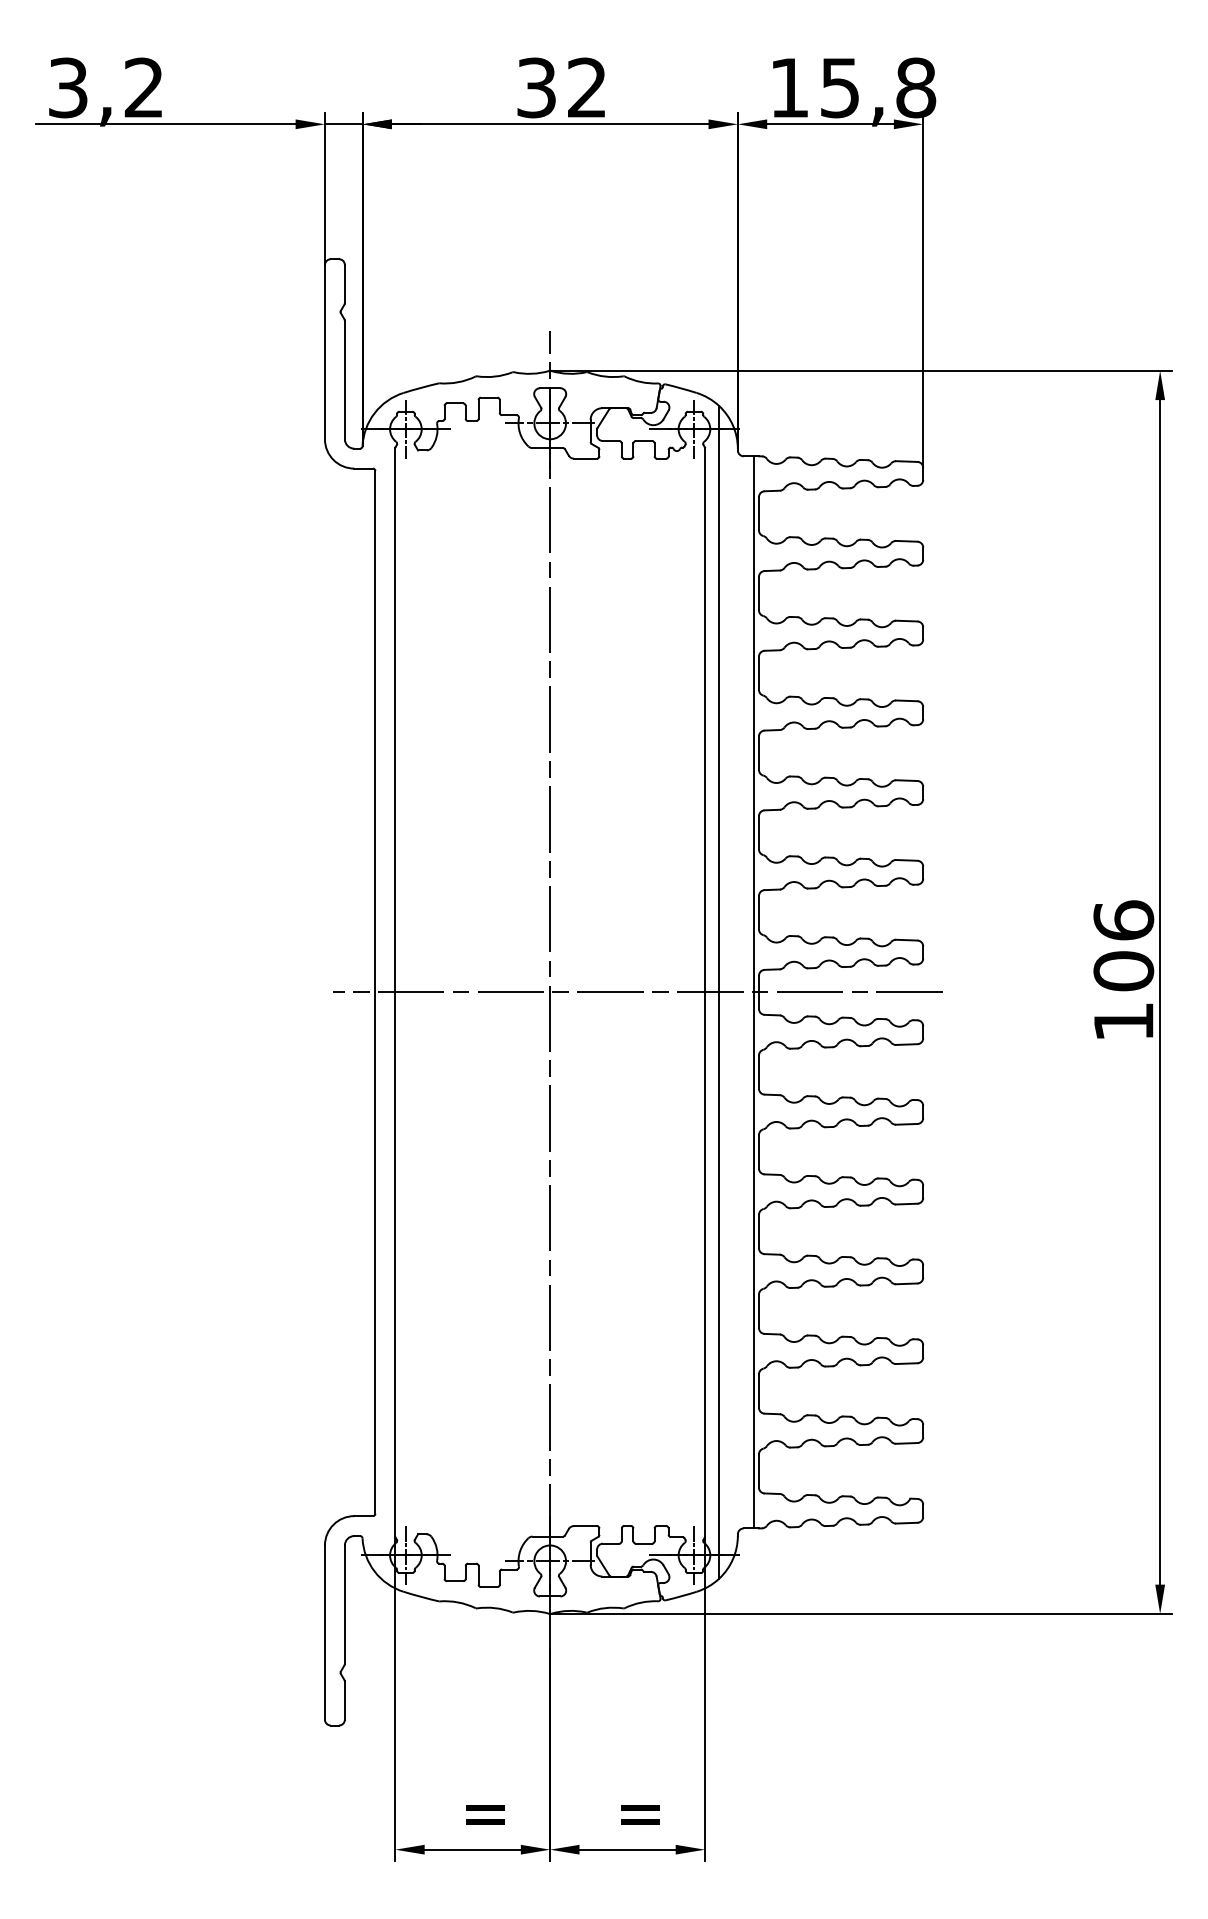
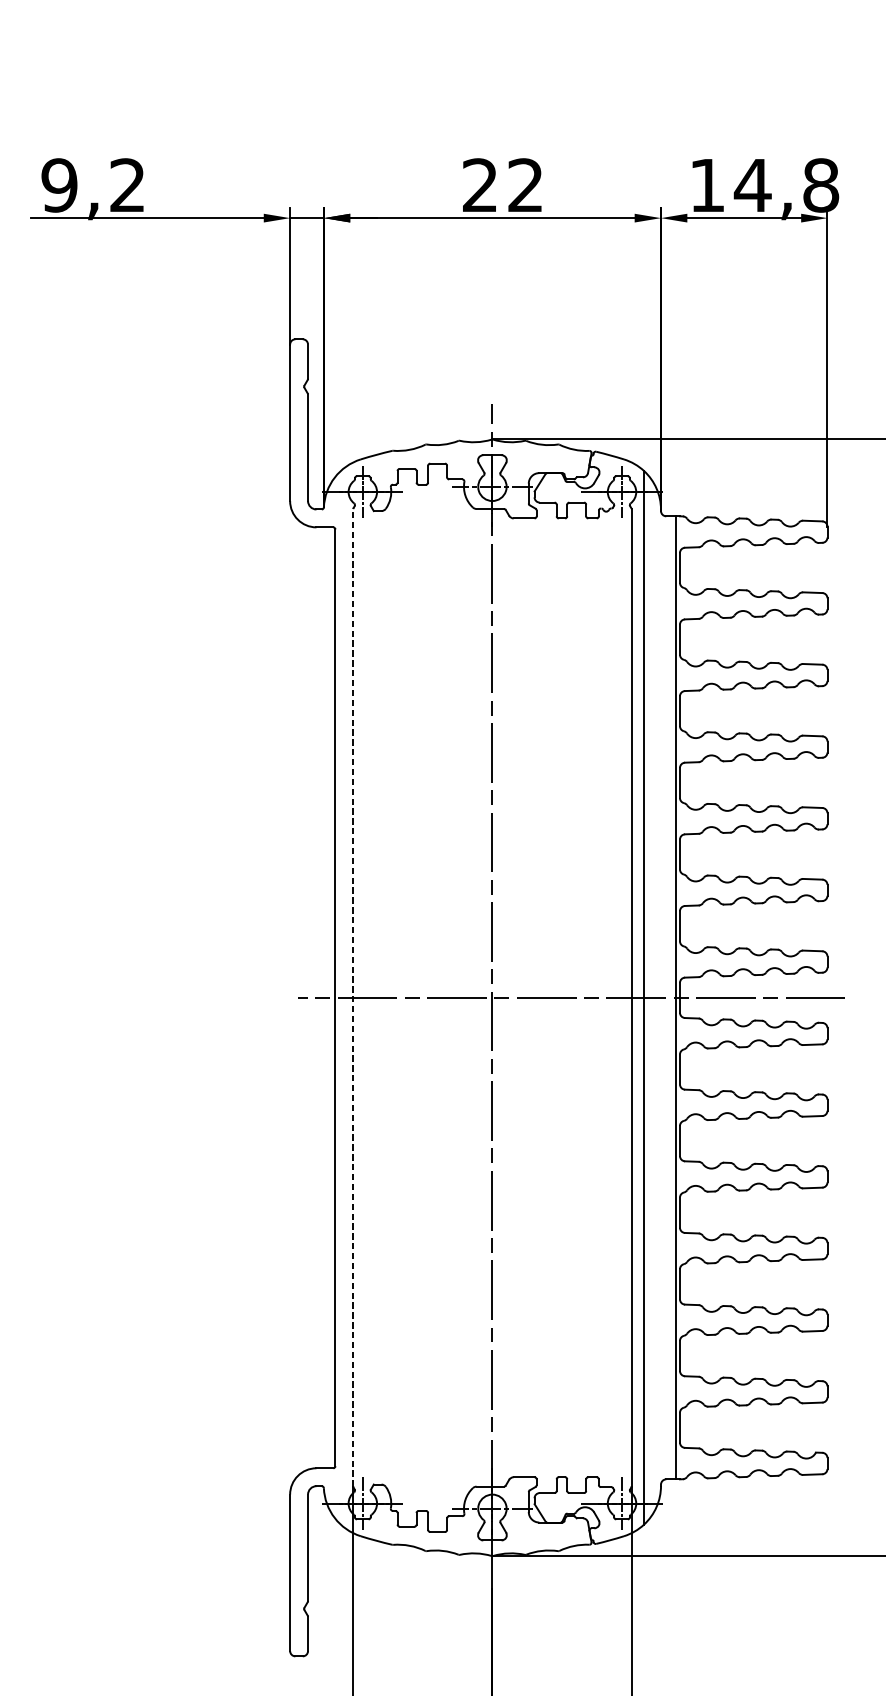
text: (68, 87) -> (59, 185), 3,2 -> 9,2
text: (536, 87) -> (480, 185), 32 -> 22
text: (840, 88) -> (753, 185), 15,8 -> 14,8
line: (395, 991) -> (353, 997), solid -> dashed

